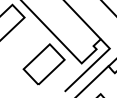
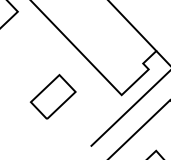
part: (43, 64) -> (52, 97), size x0.6

